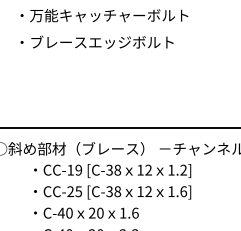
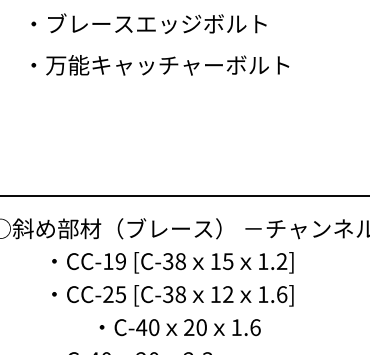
text: (109, 15) -> (168, 23), ・万能キャッチャーボルト -> ・ブレースエッジボルト
text: (109, 42) -> (168, 65), ・ブレースエッジボルト -> ・万能キャッチャーボルト
text: (148, 169) -> (228, 260), 12 -> 15
text: (86, 212) -> (180, 326), moved

